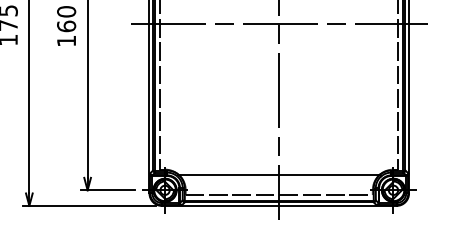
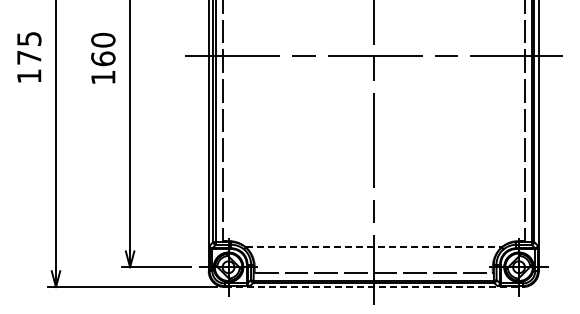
line: (279, 174) -> (373, 247), solid -> dashed
line: (279, 206) -> (374, 287), solid -> dashed

